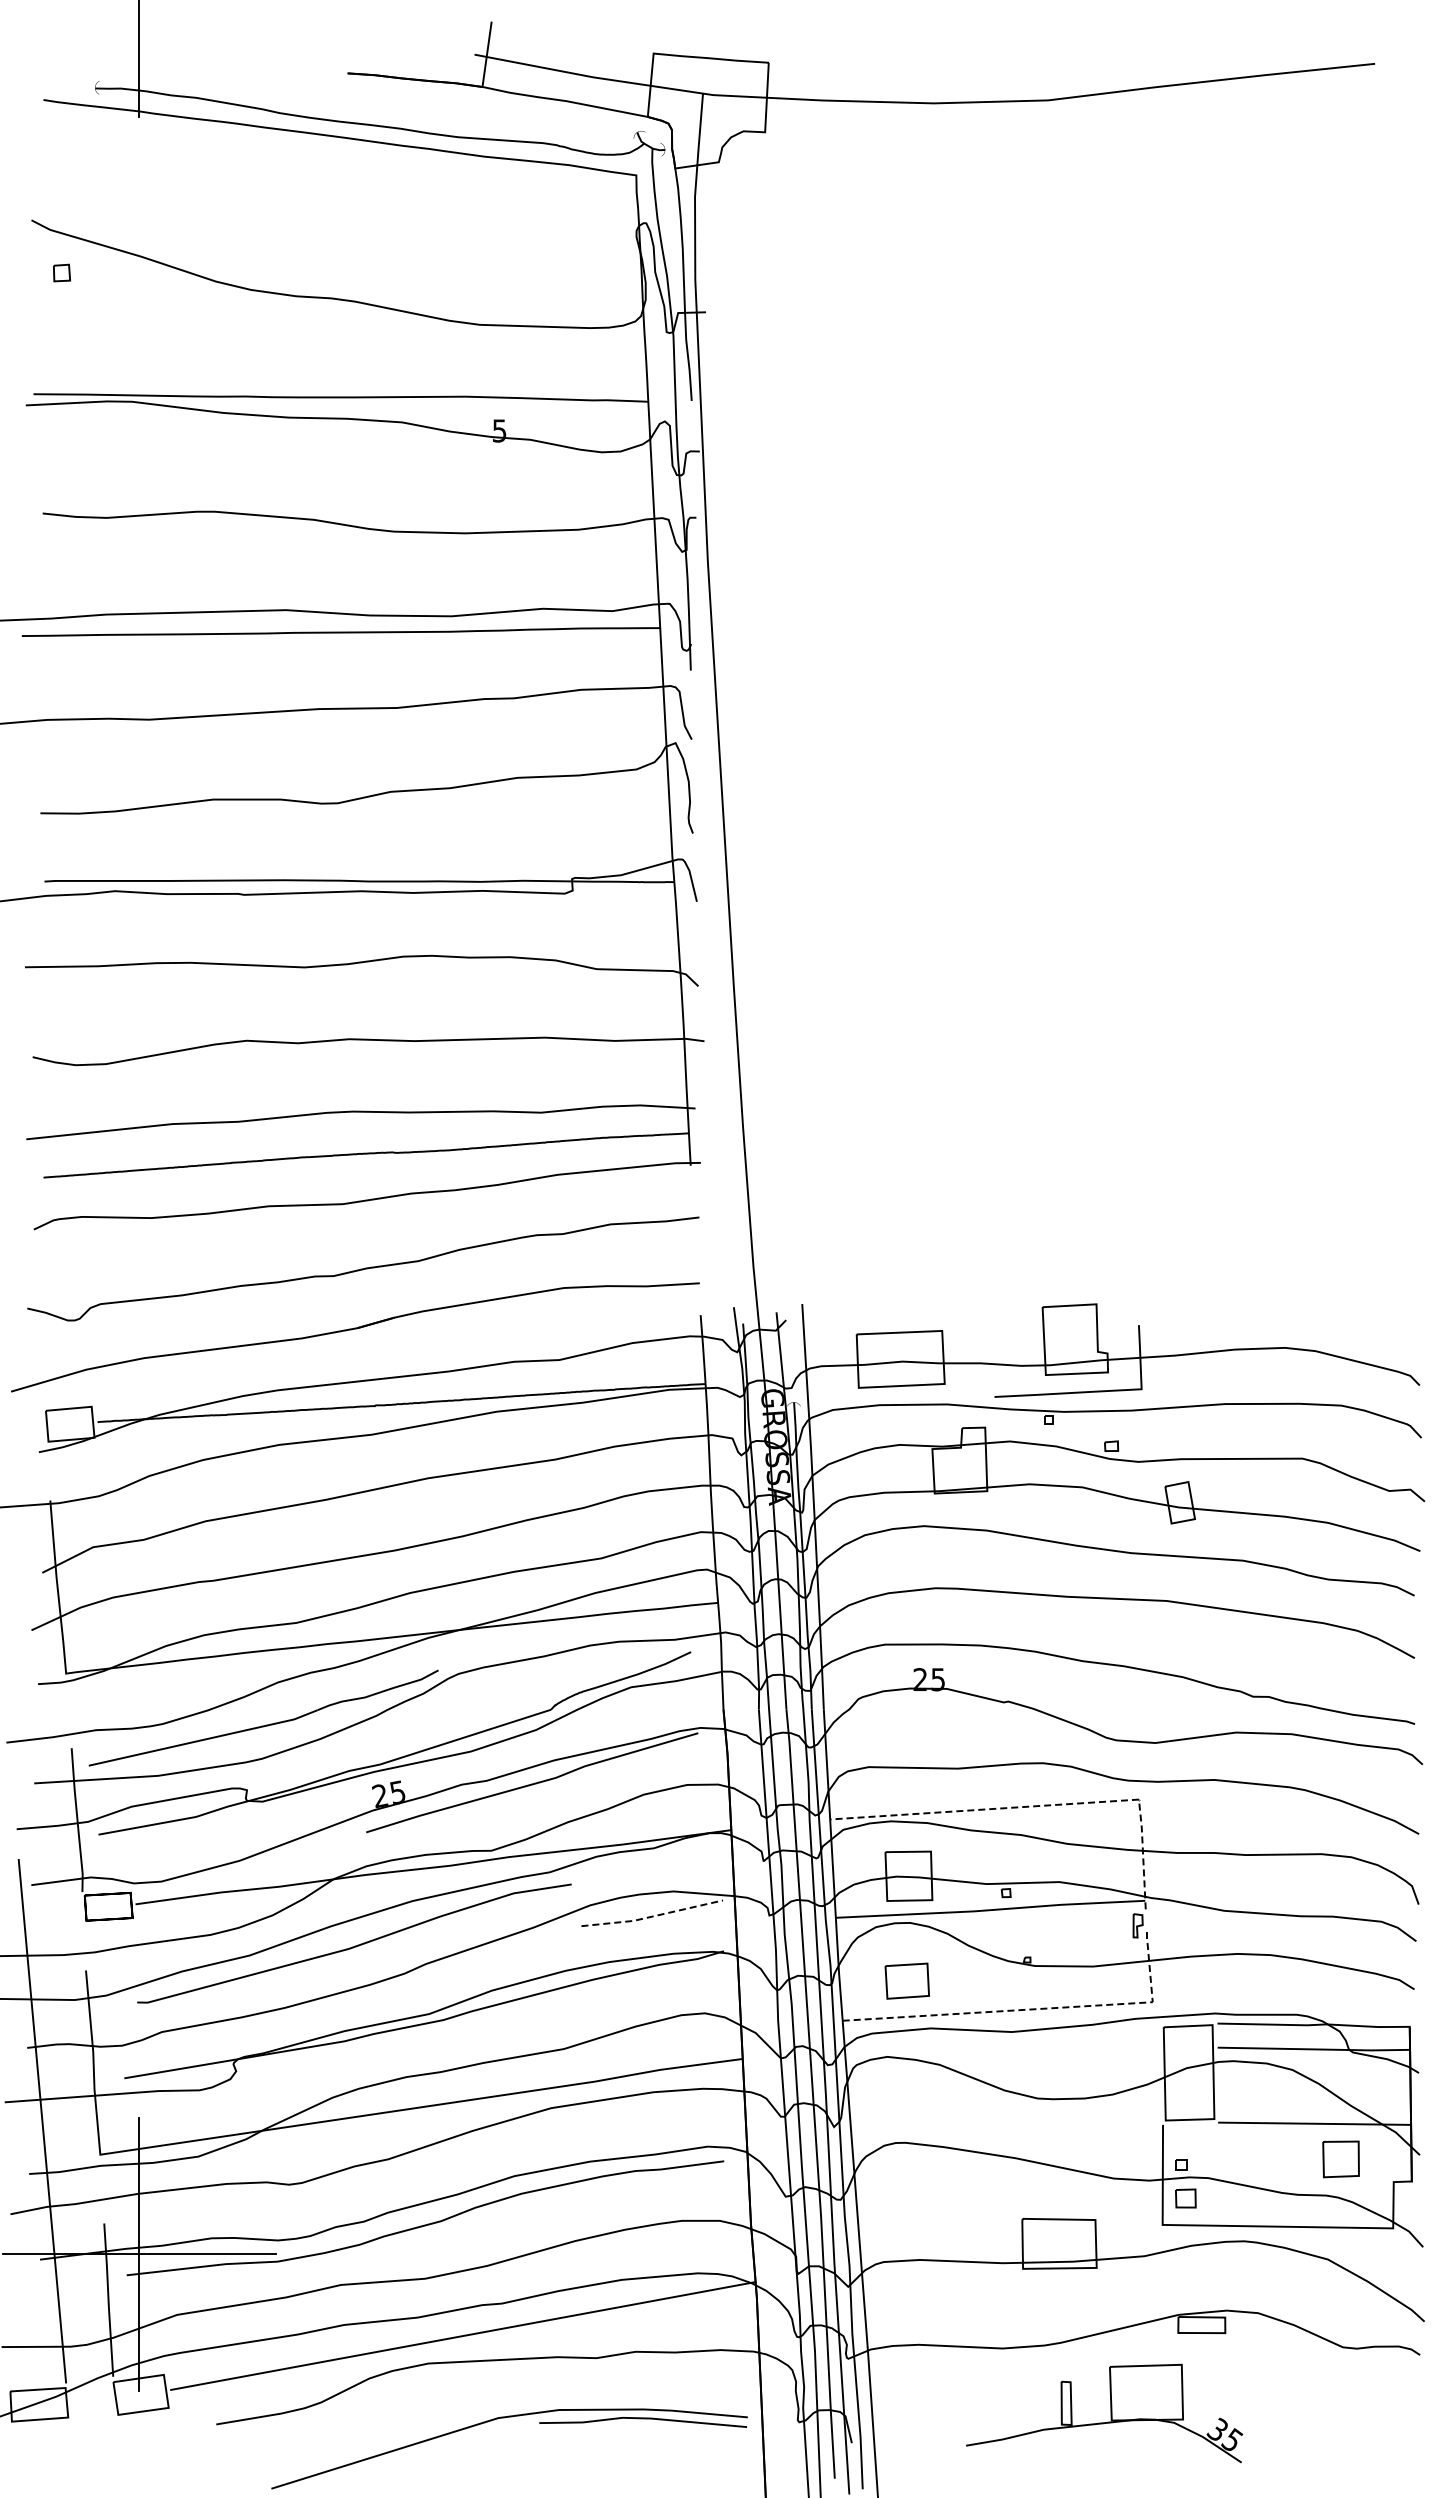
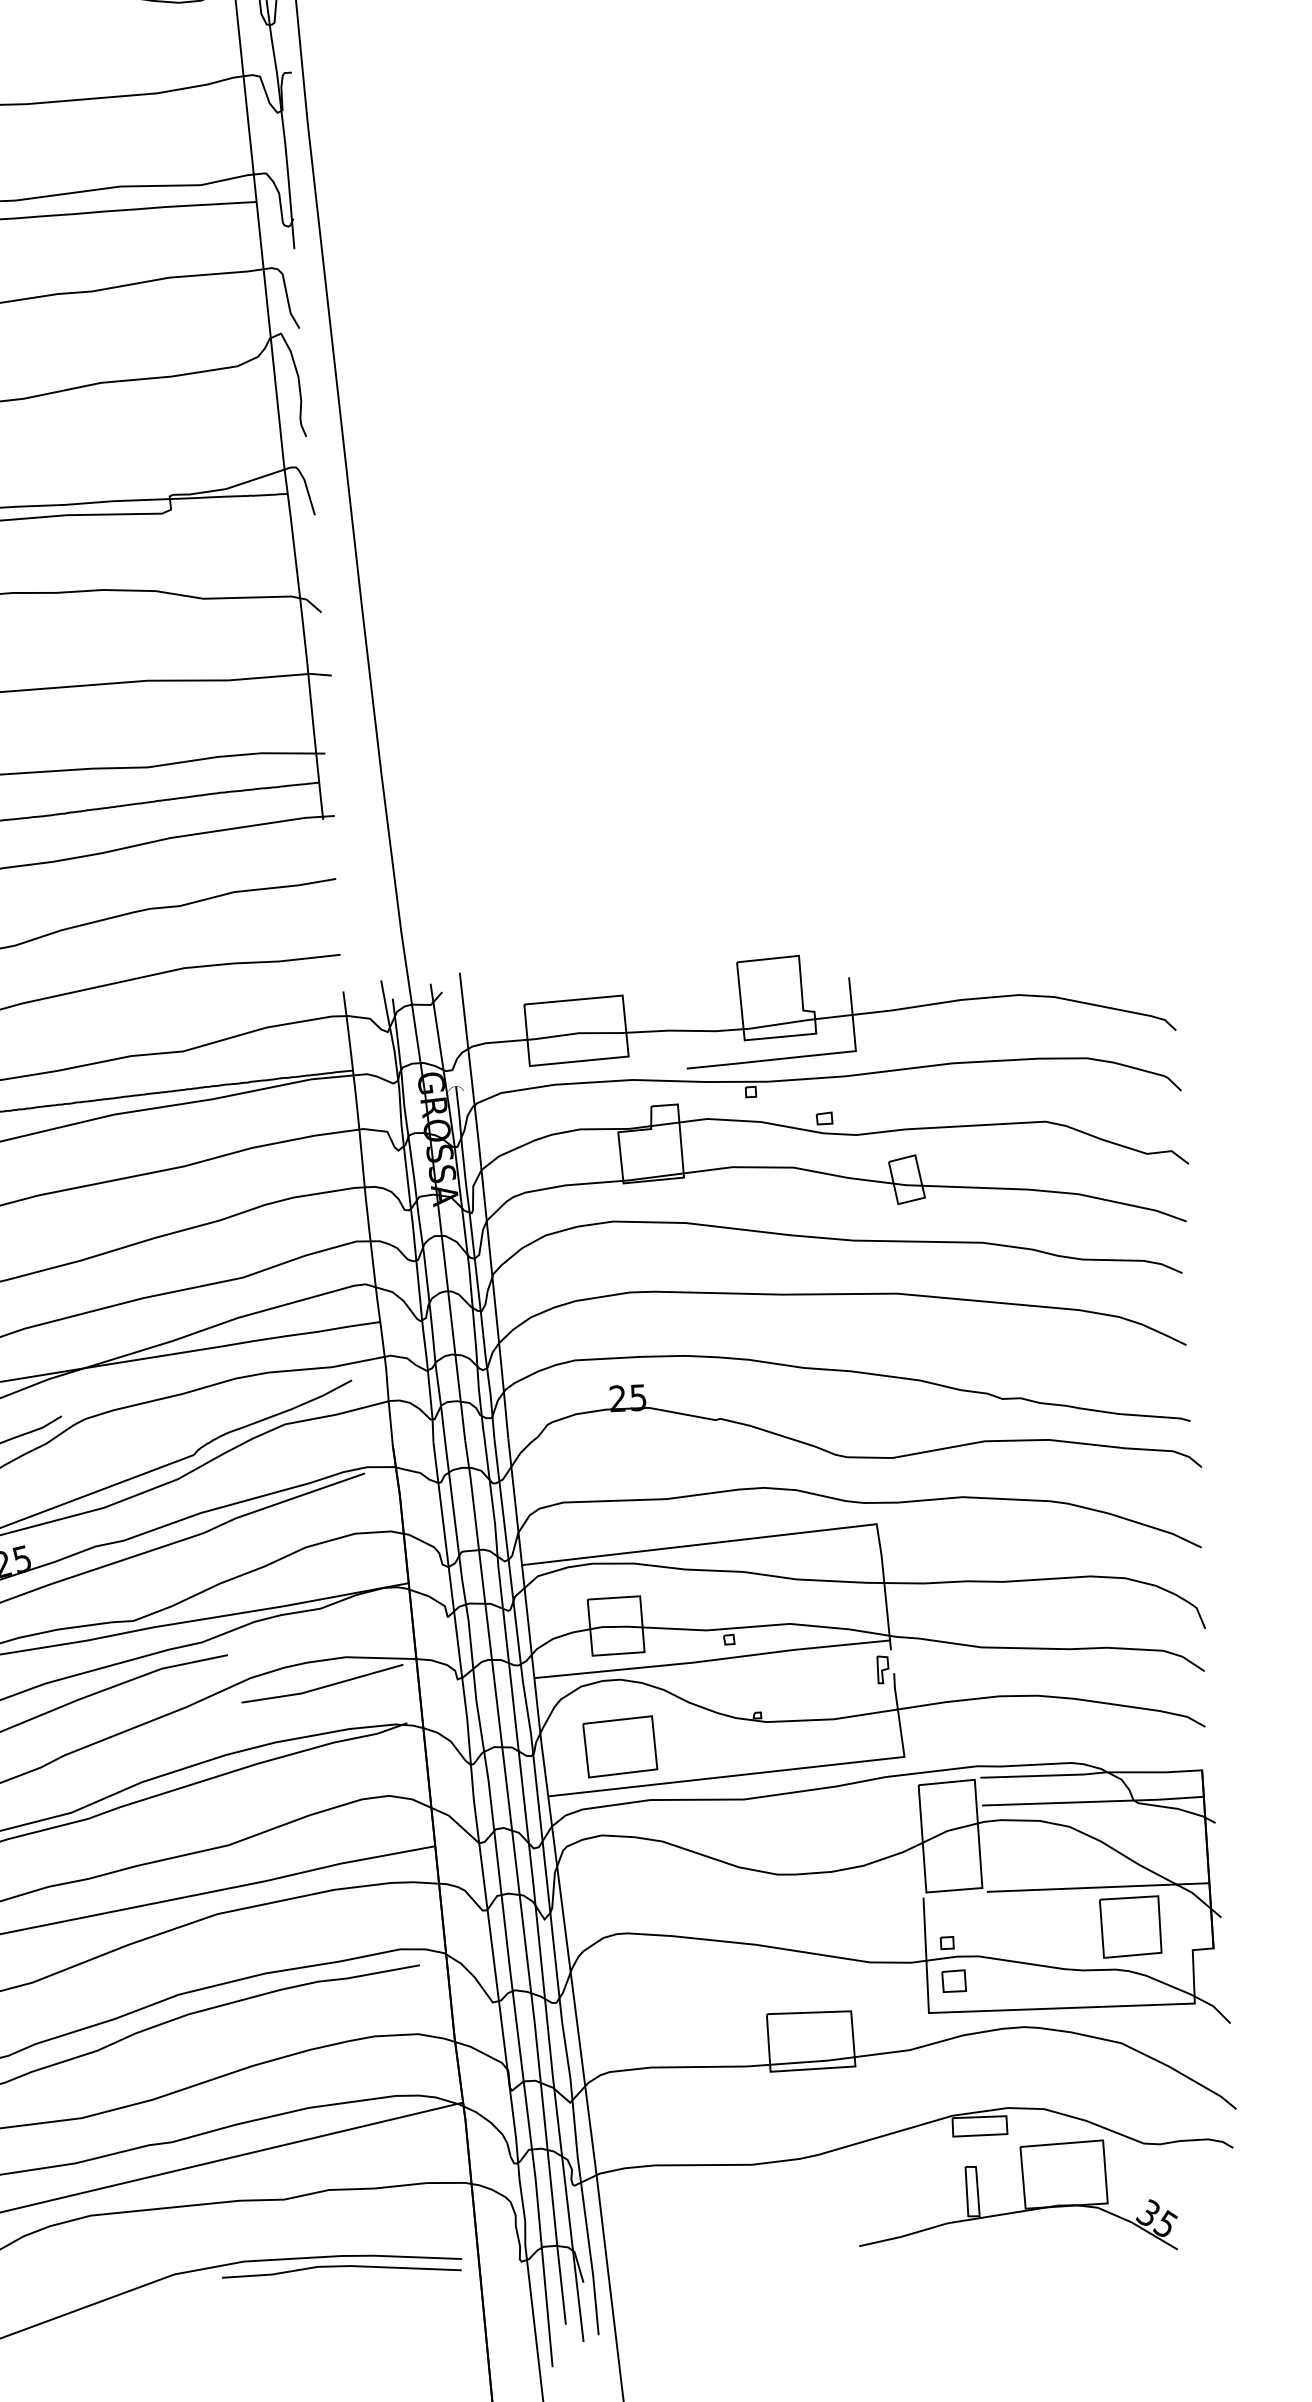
line: (1040, 1805) -> (763, 1536), dashed -> solid
line: (652, 1916) -> (322, 1687), dashed -> solid
part: (907, 1981) -> (620, 1747), size x1.43
line: (1036, 2009) -> (770, 1772), dashed -> solid
part: (1340, 2159) -> (1130, 1927), size x1.43
part: (1104, 2413) -> (1016, 2201), moved

